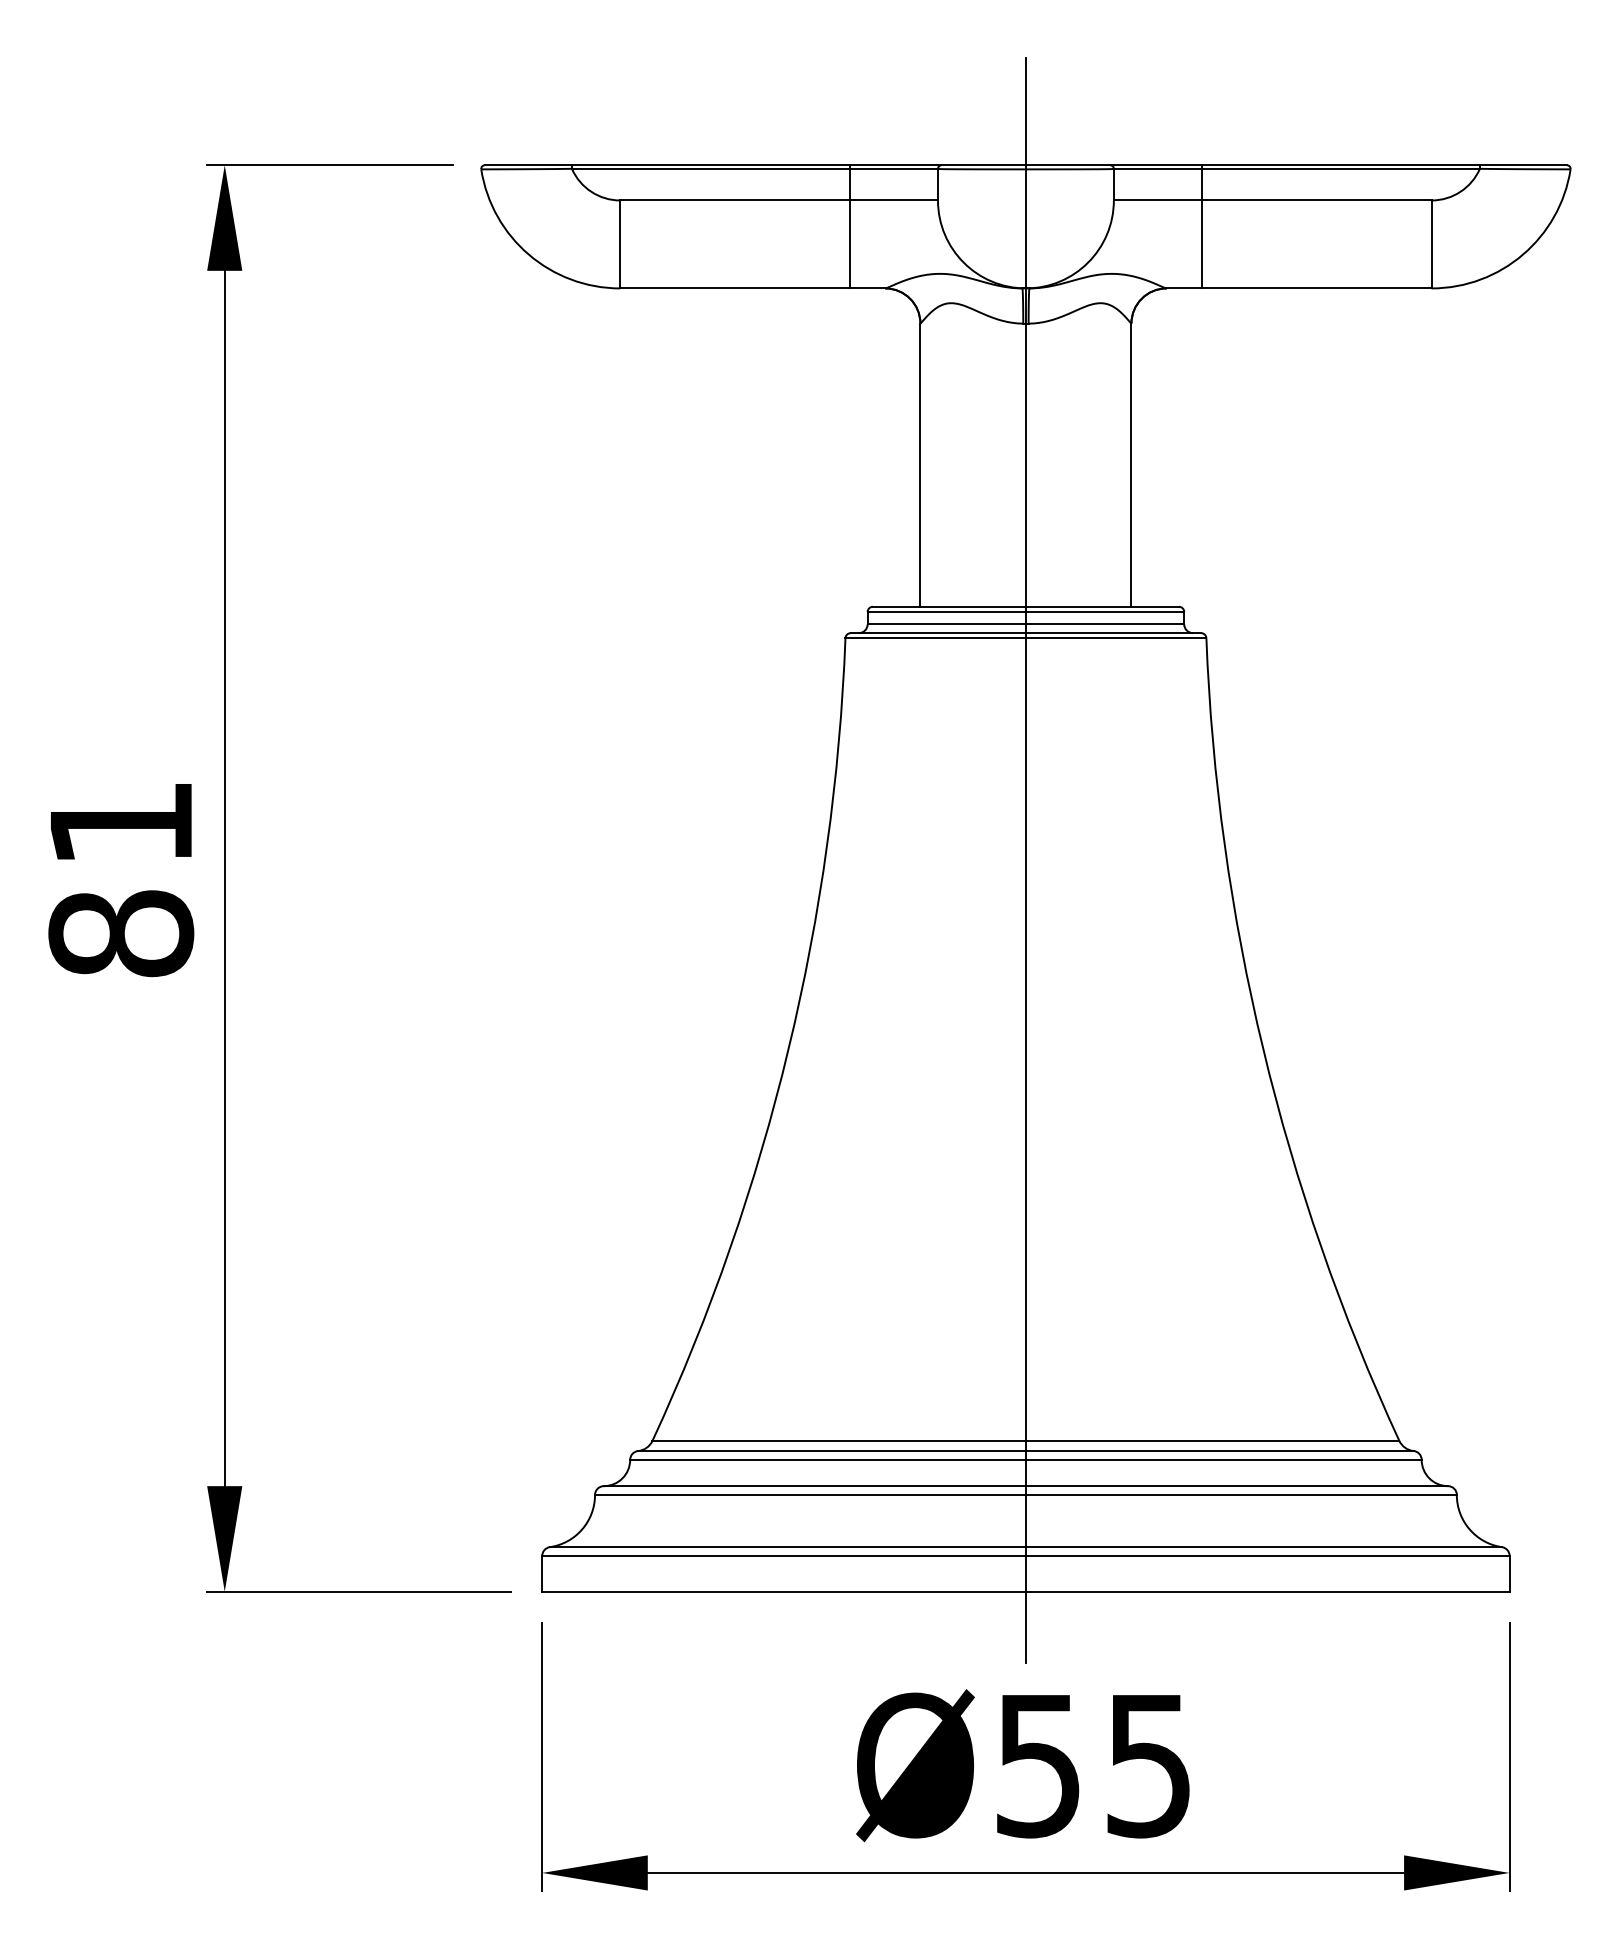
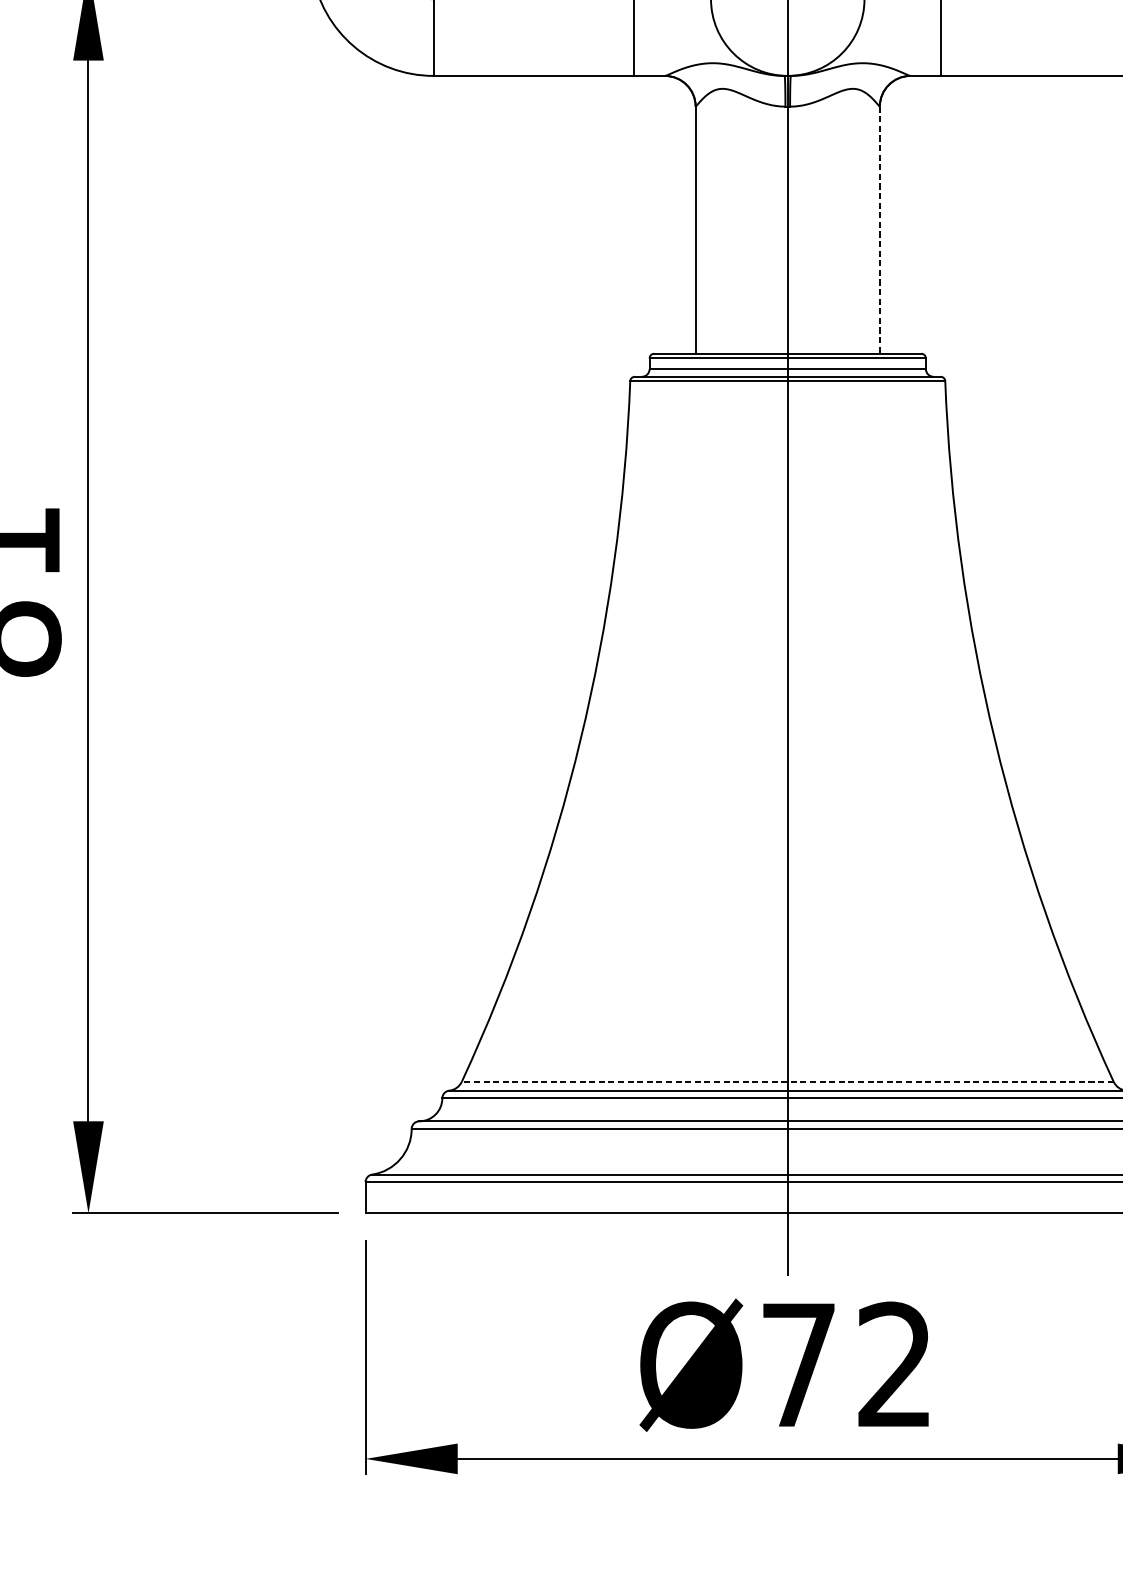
line: (1131, 465) -> (879, 230), solid -> dashed
line: (1025, 1440) -> (787, 1081), solid -> dashed
text: (1093, 1765) -> (846, 1365), Ø55 -> Ø72

